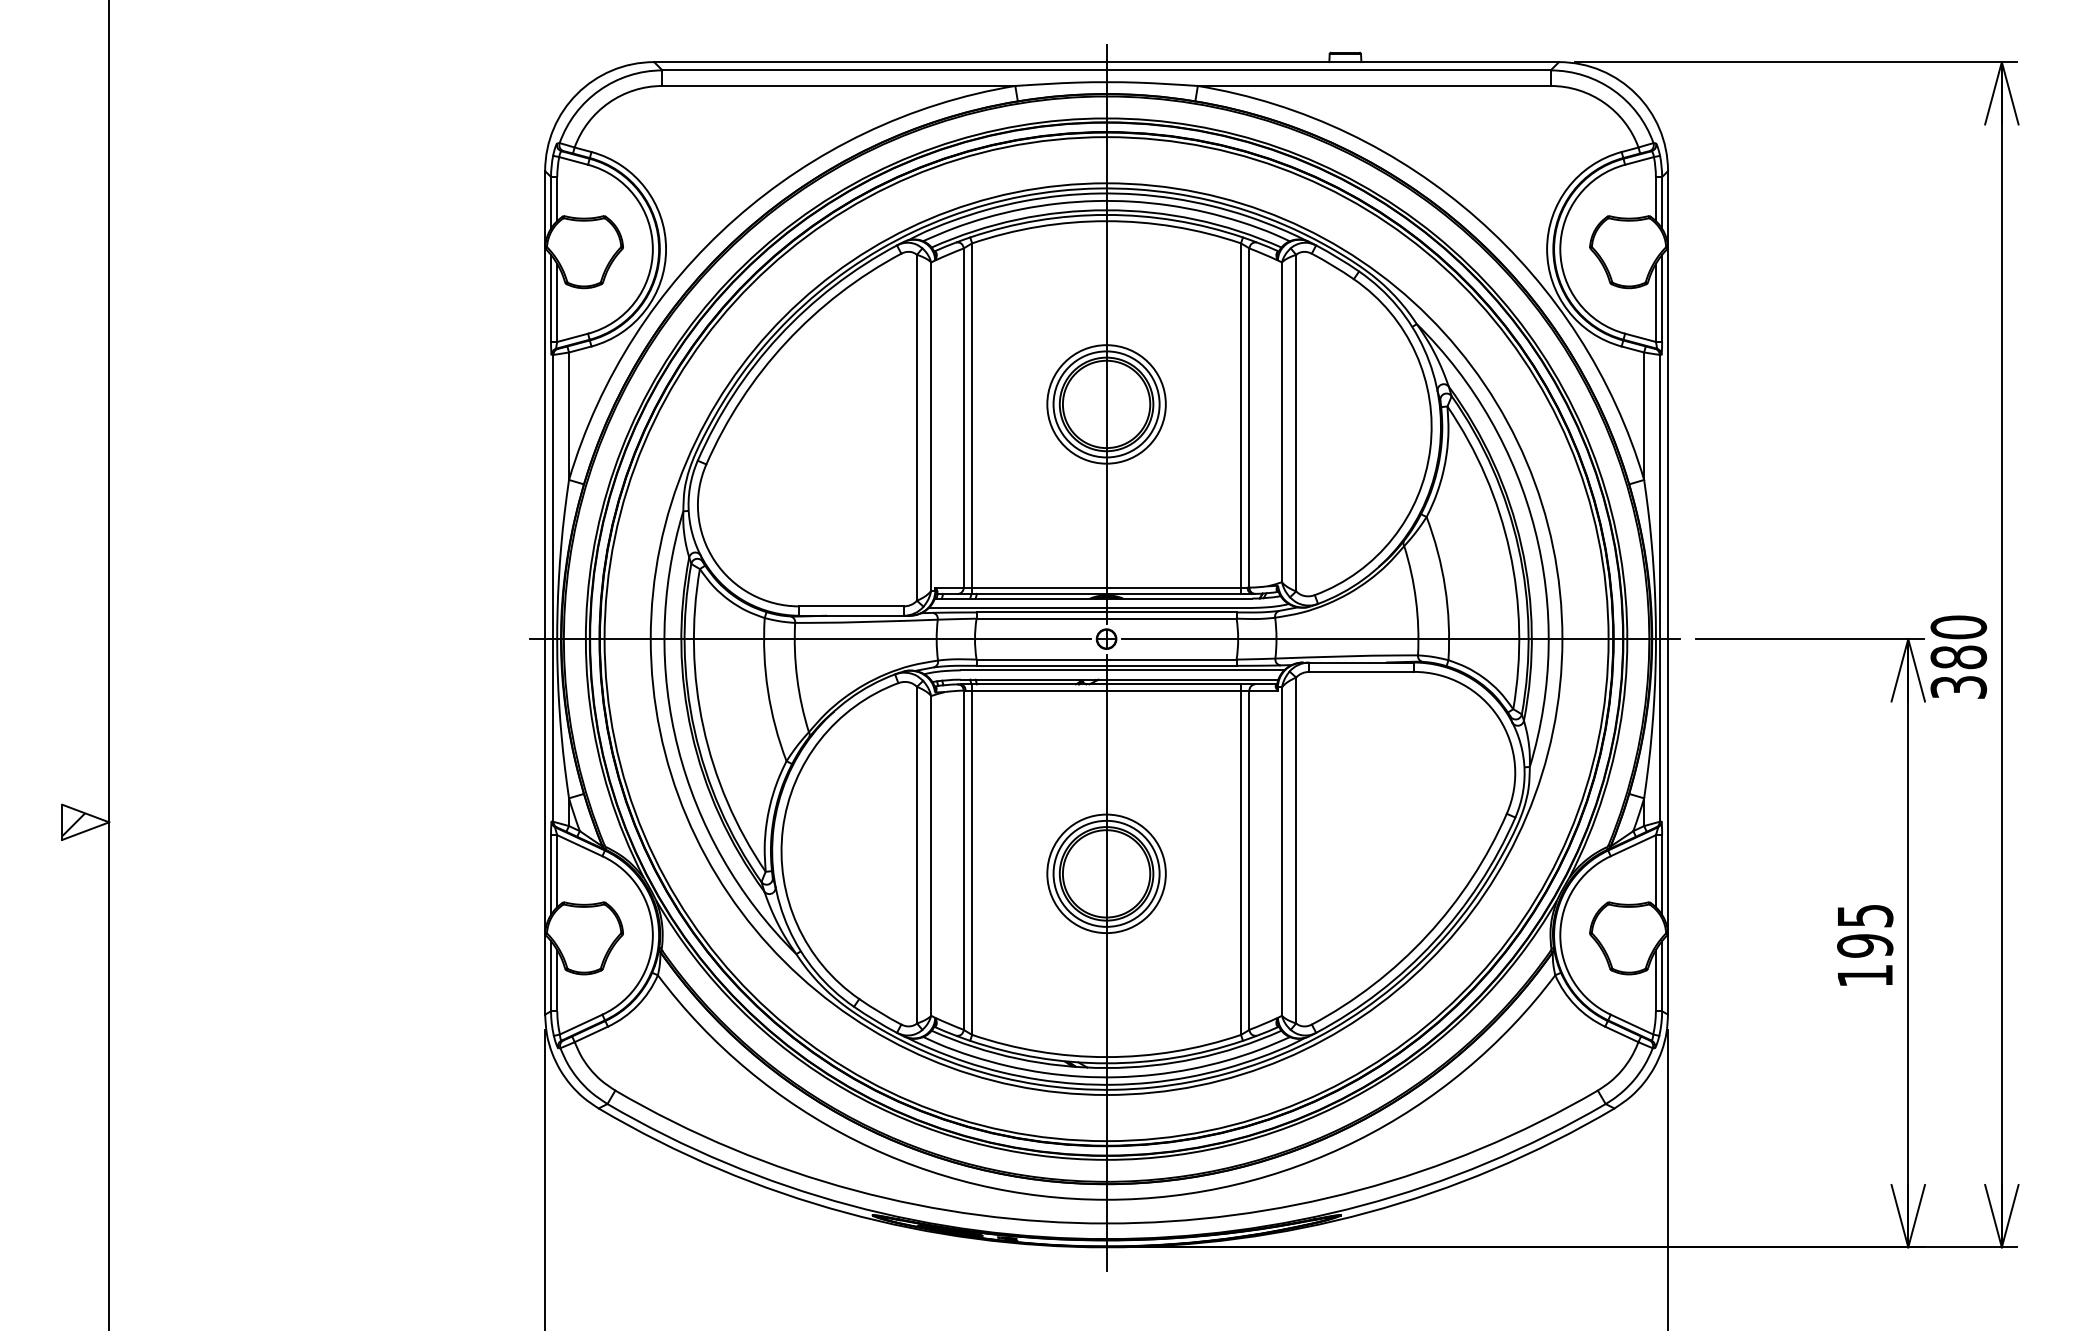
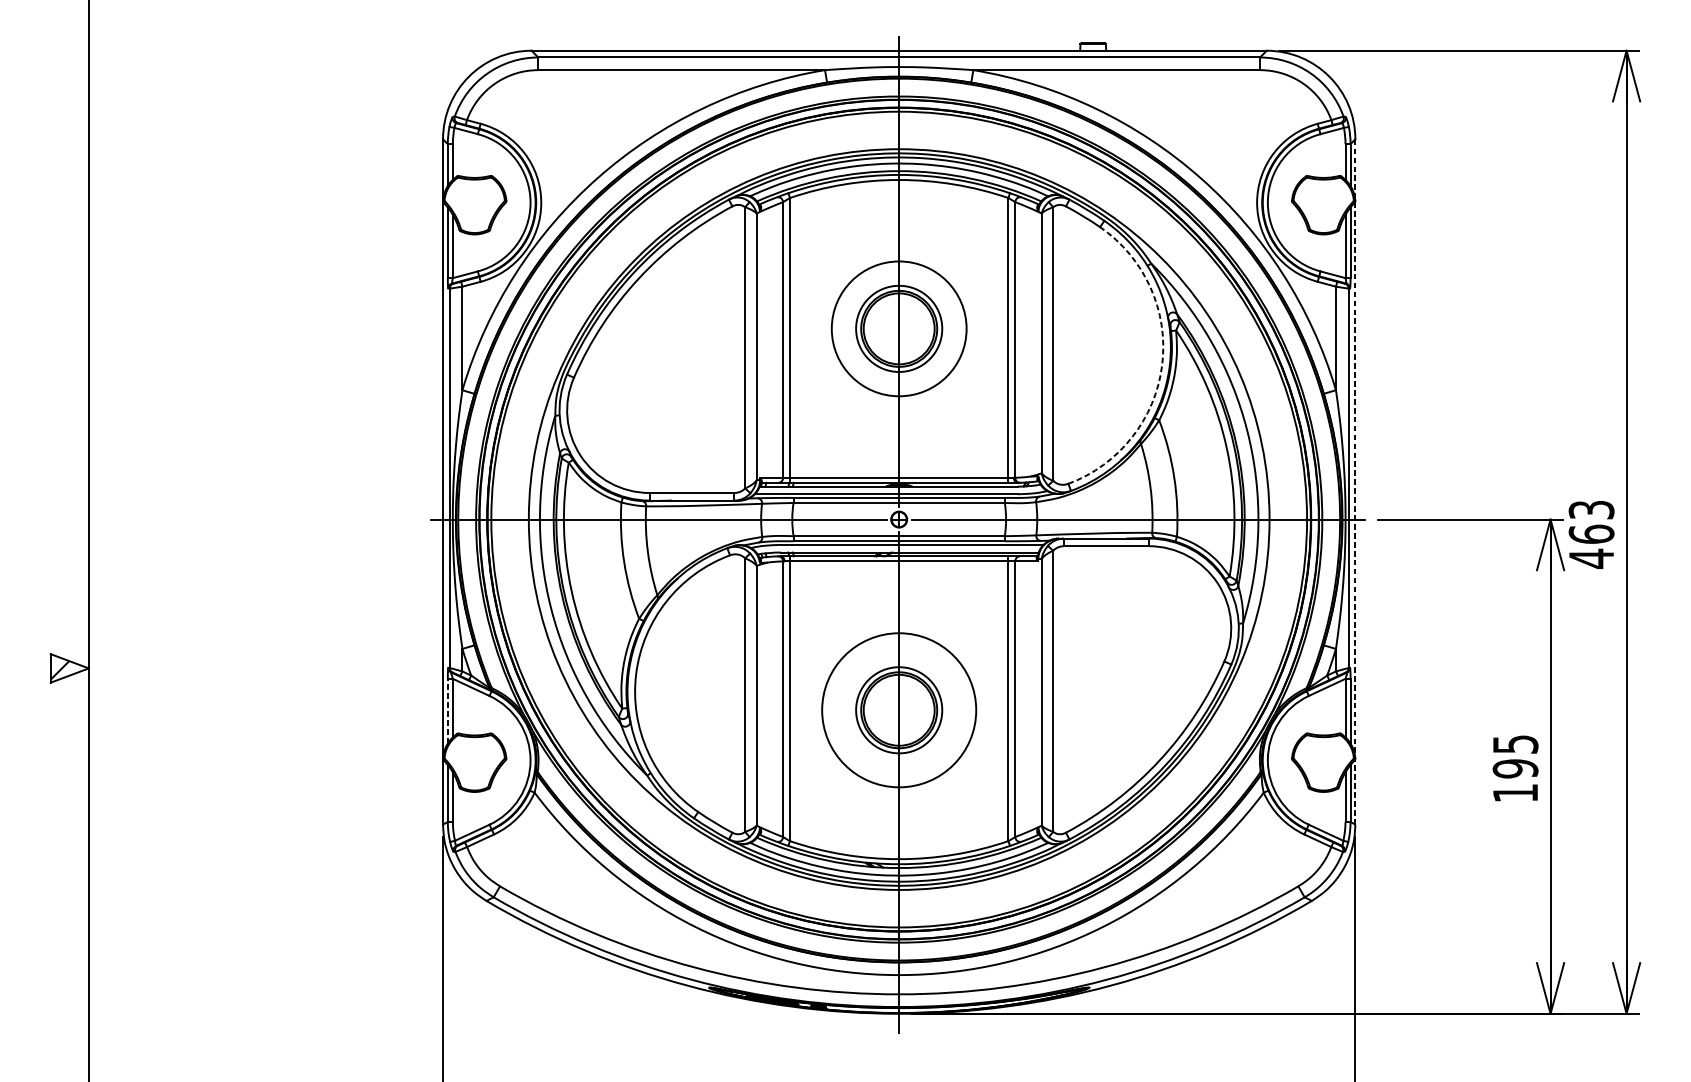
circle: (1106, 404) -> (899, 328), size x1.4
arc: (1430, 449) -> (1162, 365), solid -> dashed
line: (1668, 592) -> (1355, 481), solid -> dashed
text: (1958, 657) -> (1591, 534), 380 -> 463
circle: (1106, 873) -> (899, 710), size x1.6
line: (551, 875) -> (448, 711), solid -> dashed

